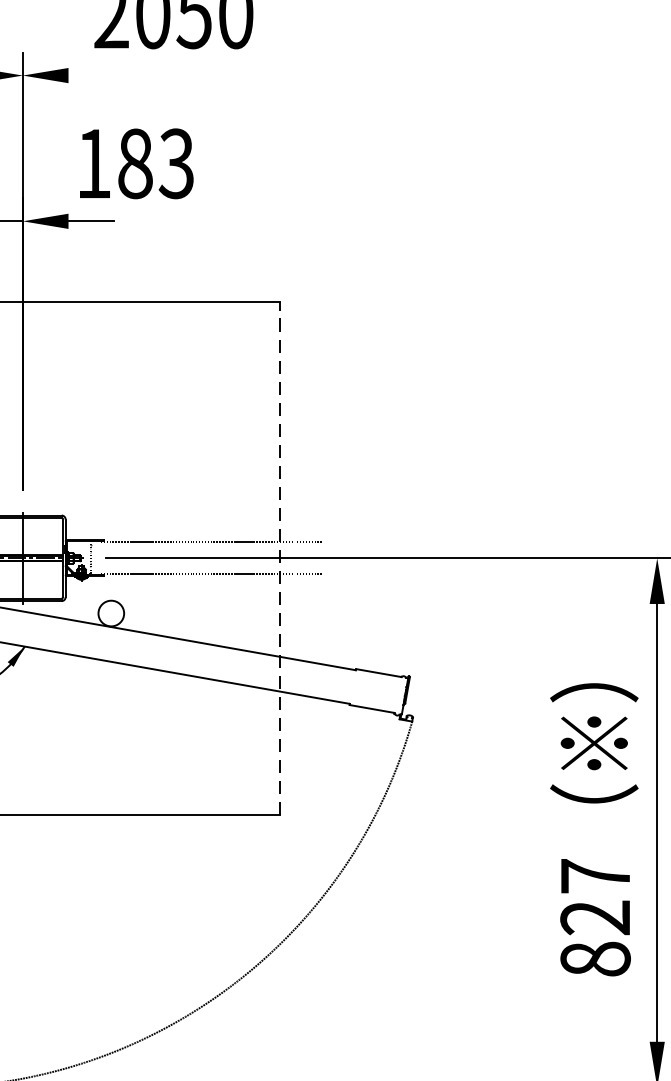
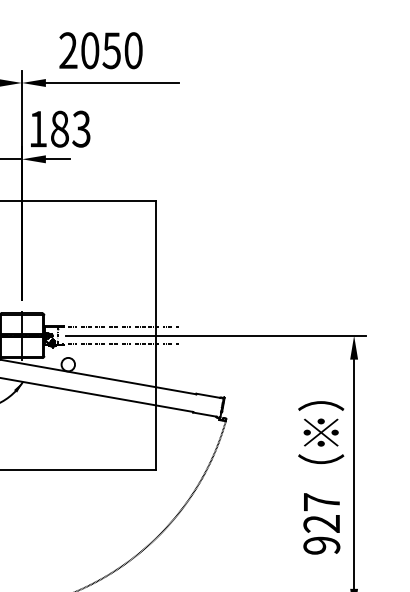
line: (193, 74) -> (111, 82), added
text: (136, 162) -> (60, 128), moved
line: (279, 557) -> (156, 335), dashed -> solid
text: (594, 958) -> (321, 545), 827 -> 927

